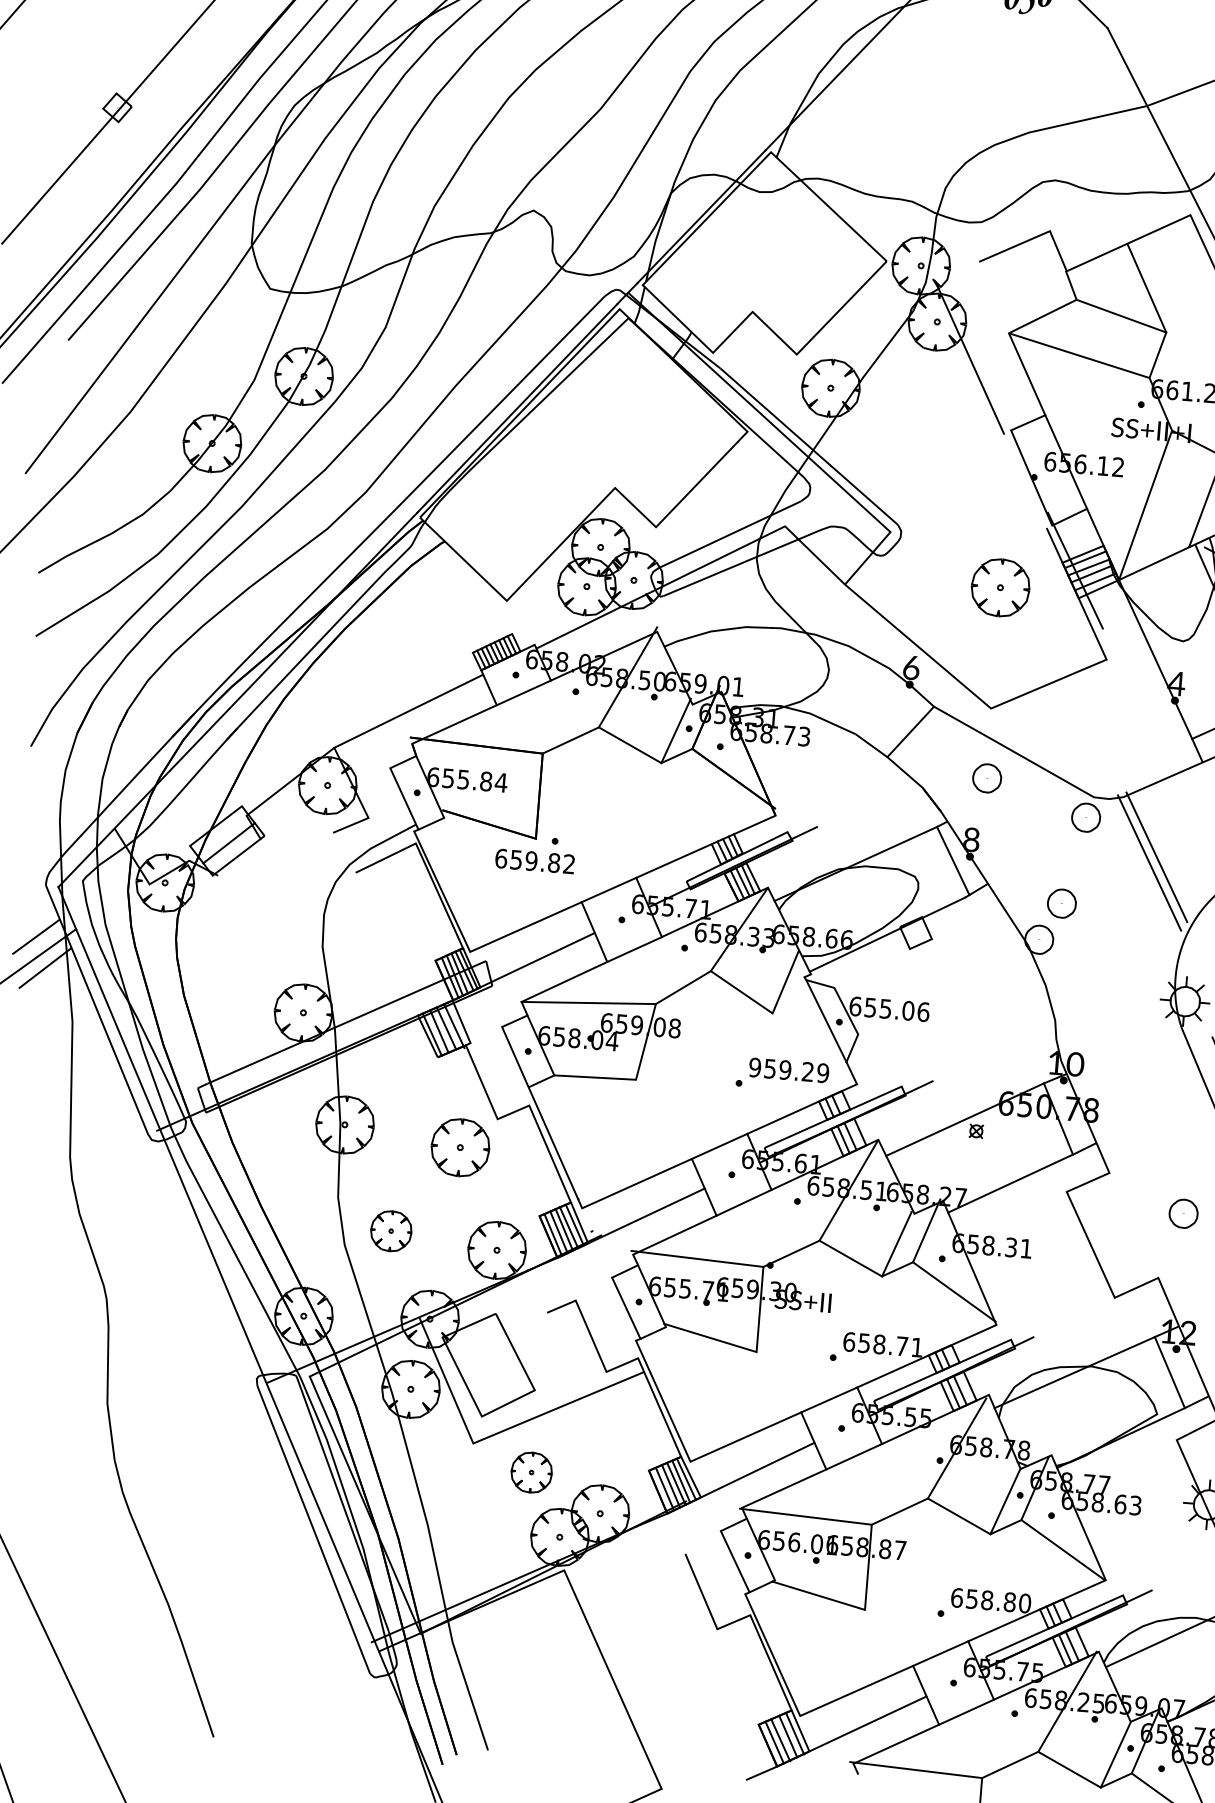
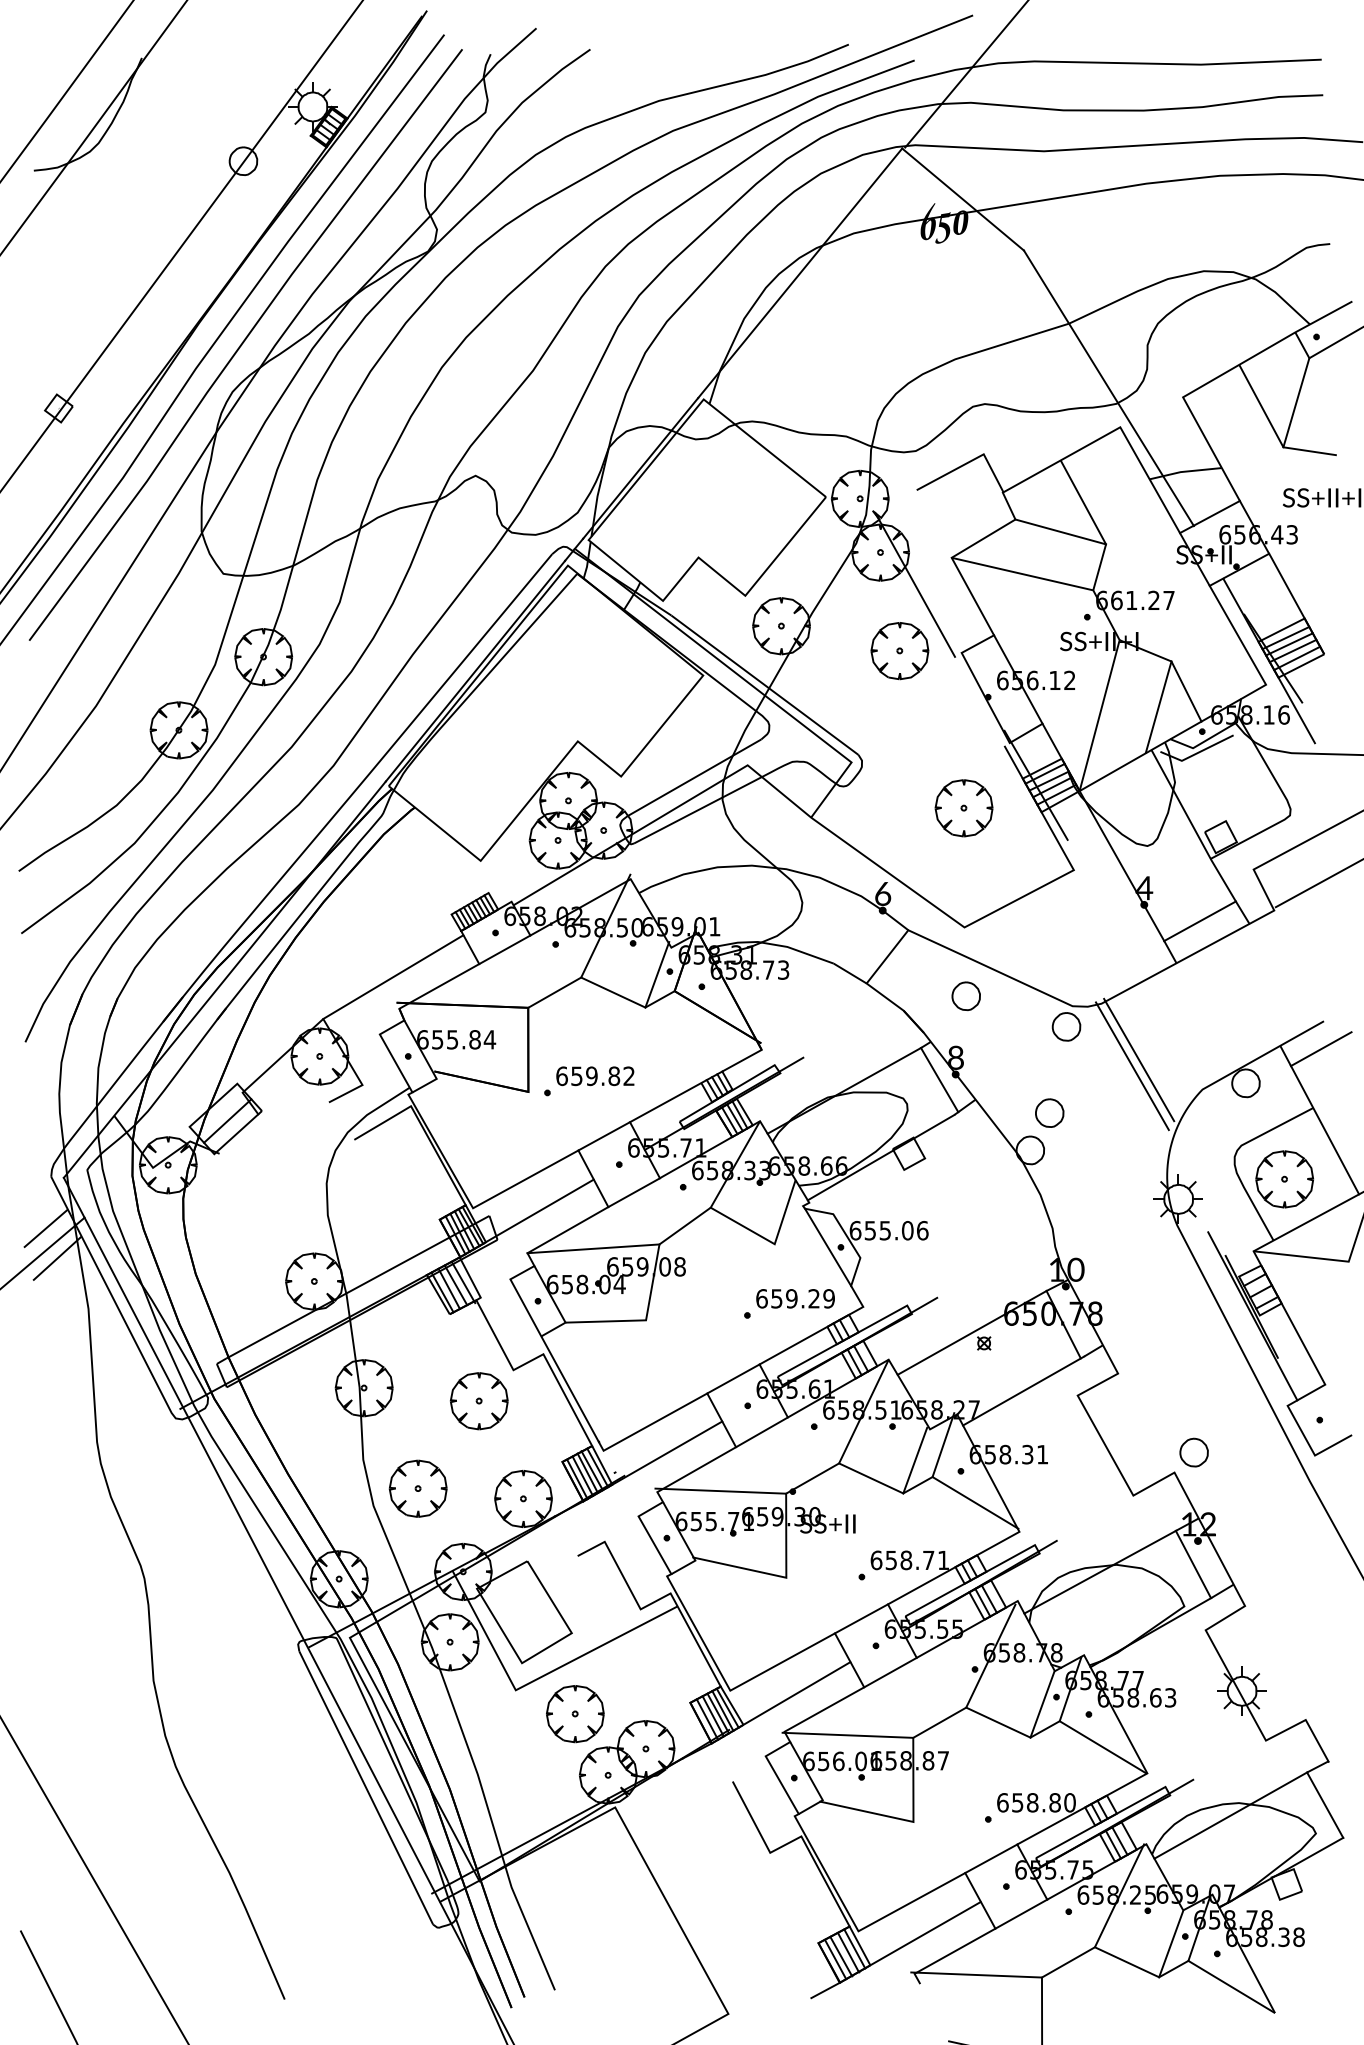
part: (948, 423) -> (899, 651), added
text: (535, 861) -> (595, 1076), moved
text: (754, 1067) -> (761, 1298), 959.29 -> 659.29
part: (1182, 1213) -> (1193, 1452), moved
part: (390, 1231) -> (417, 1488), size x1.43
part: (531, 1472) -> (575, 1714), size x1.43

